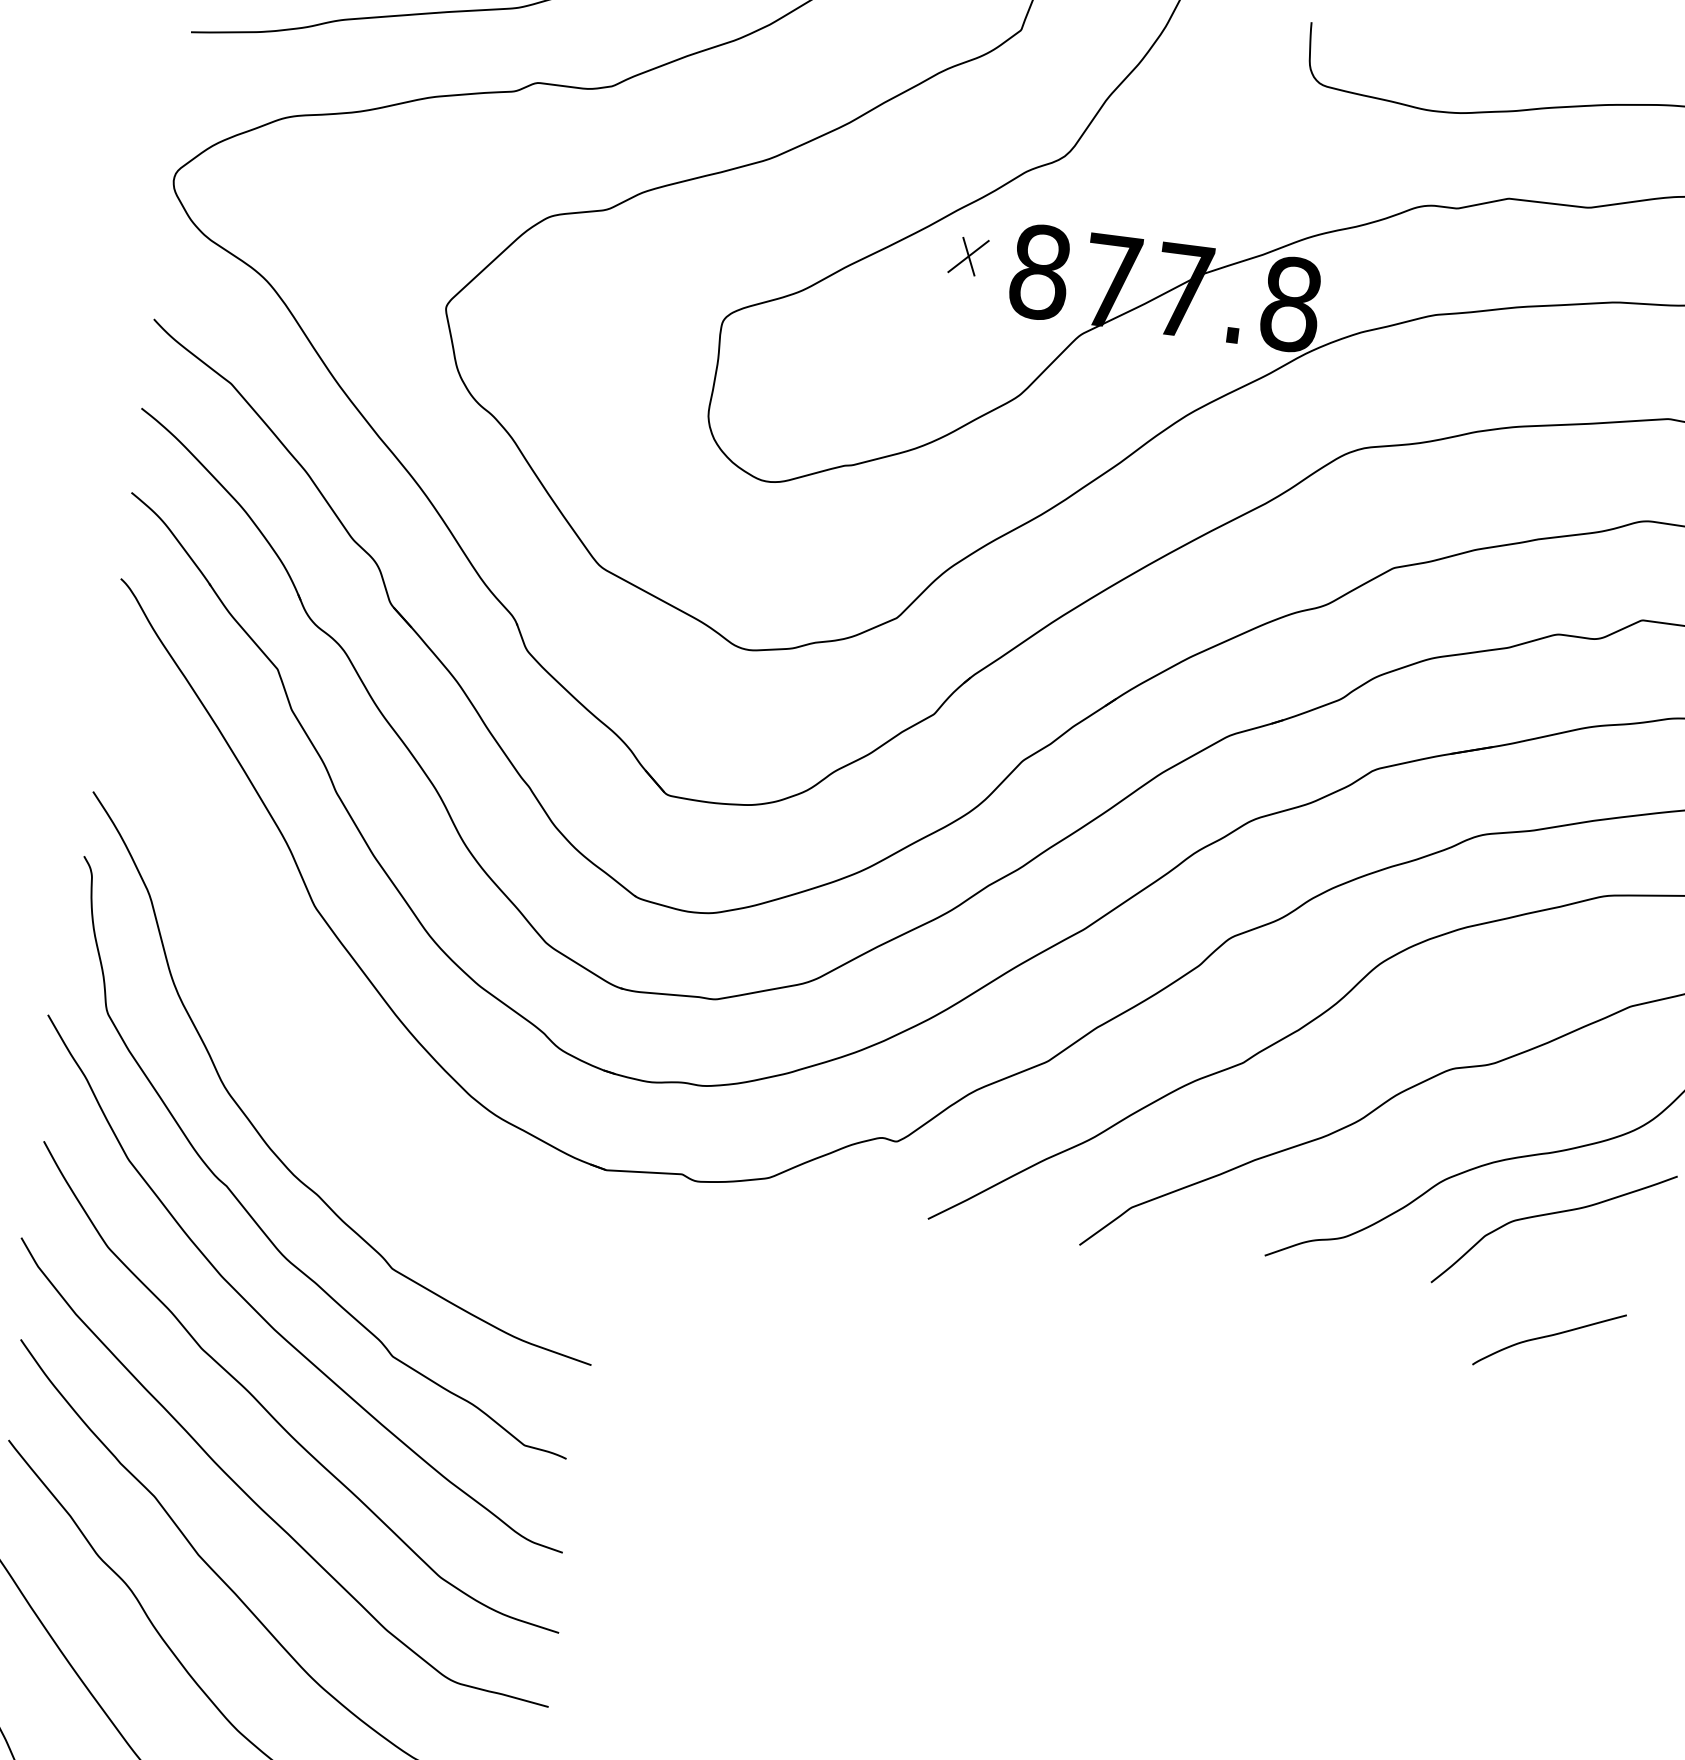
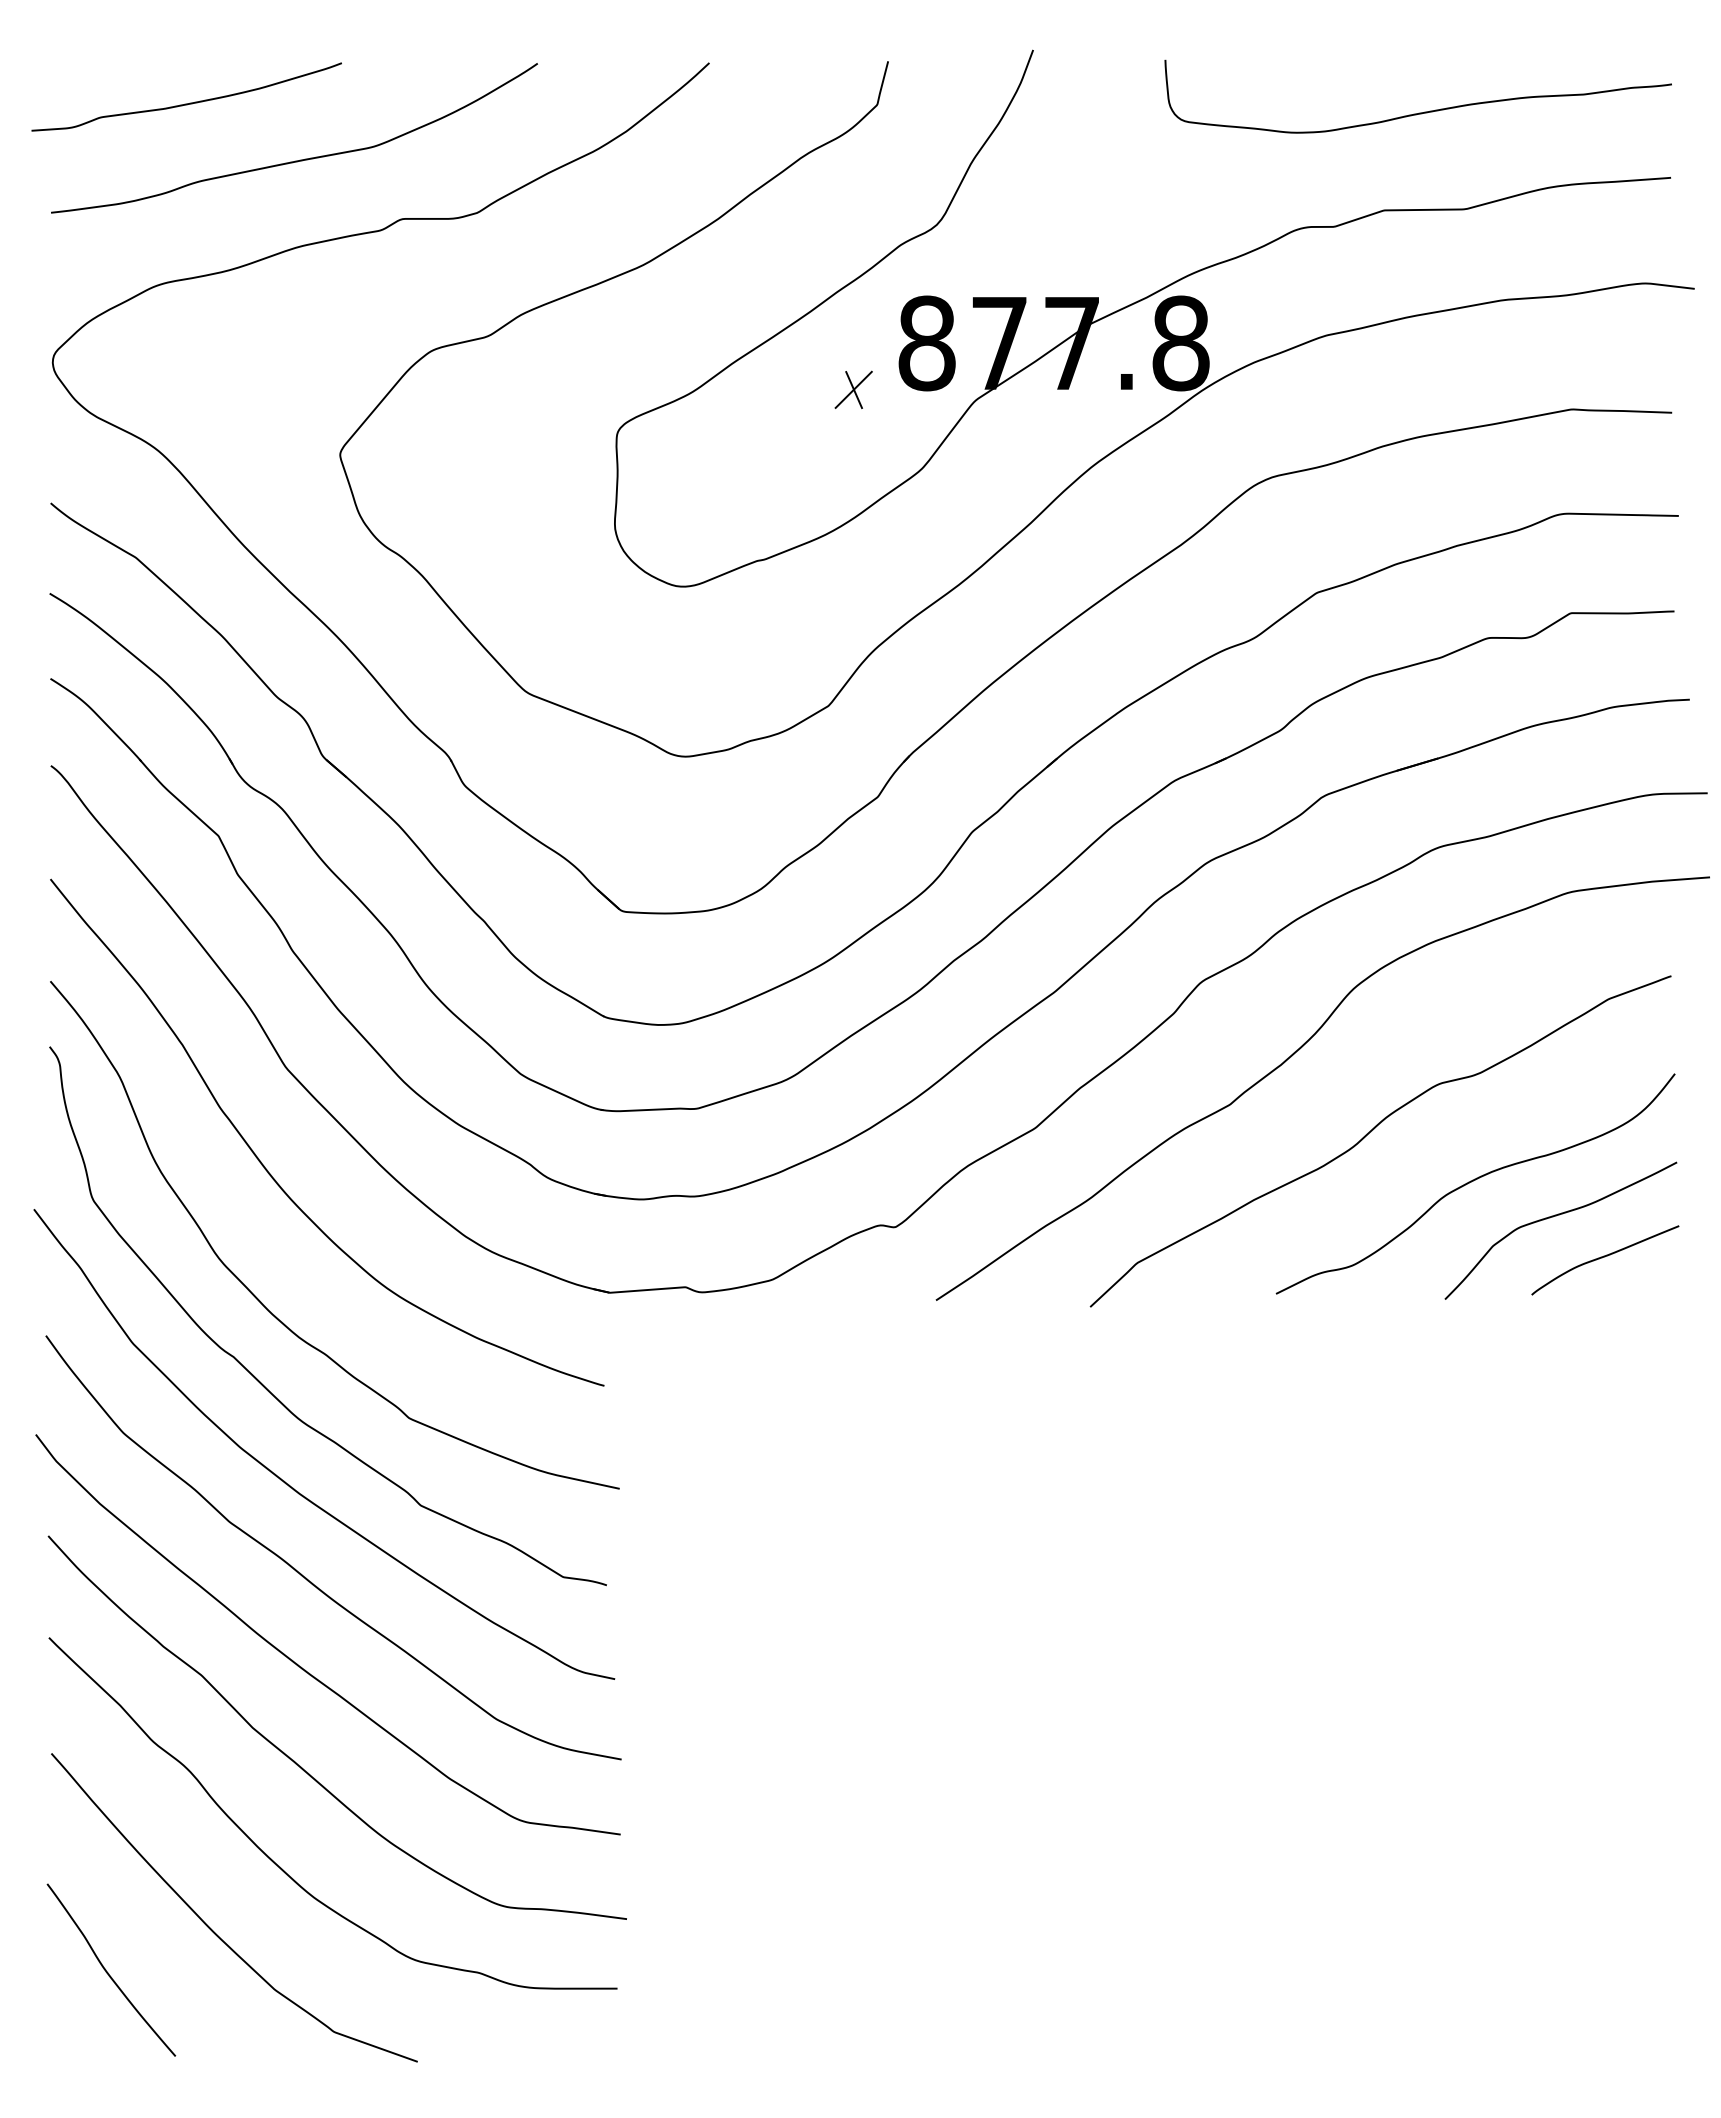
part: (968, 256) -> (853, 389), moved
curve: (287, 1010) -> (271, 1174), added
curve: (1550, 1337) -> (1605, 1257), moved

